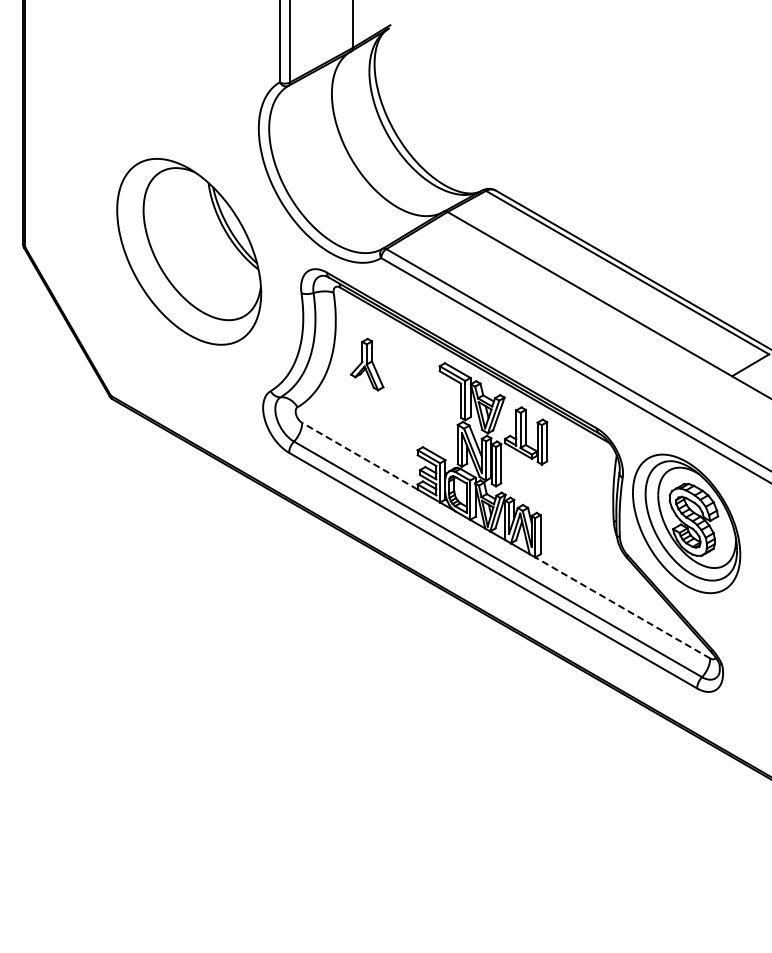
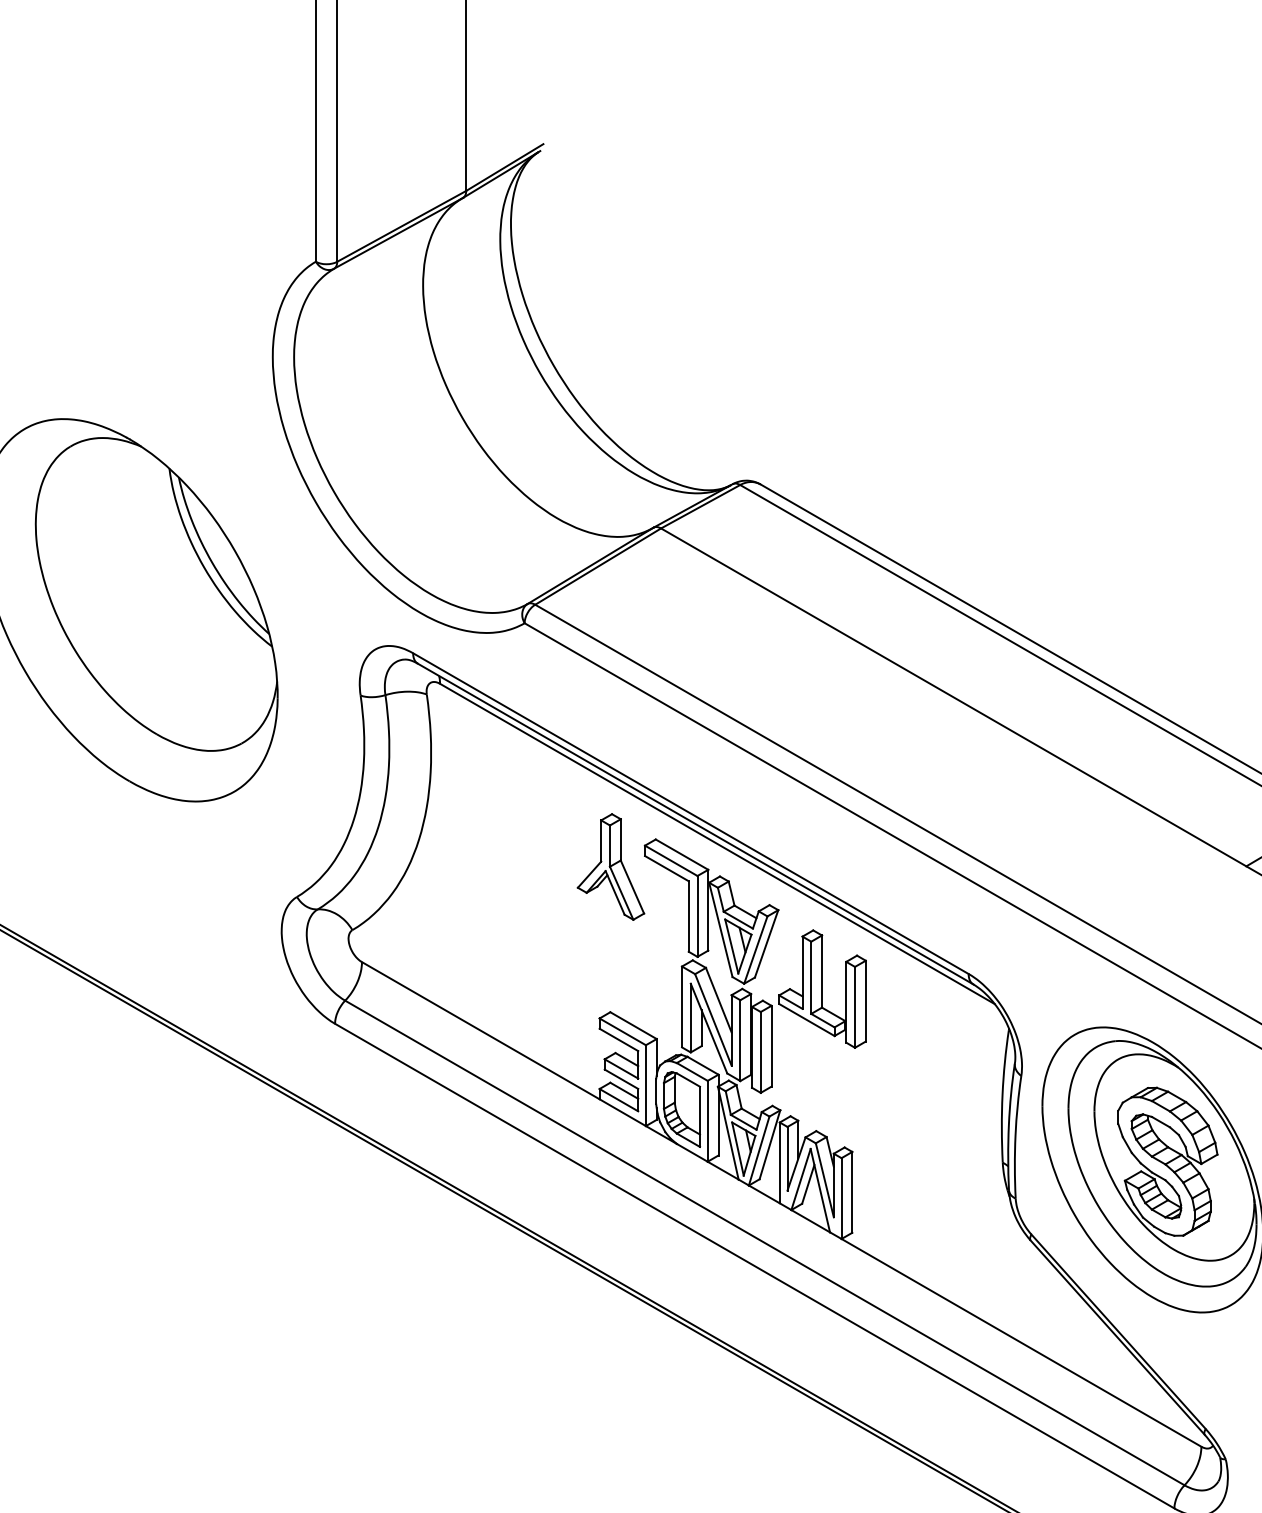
part: (367, 364) -> (611, 866), moved
line: (359, 456) -> (479, 1031), dashed -> solid
line: (622, 607) -> (1020, 1341), dashed -> solid

